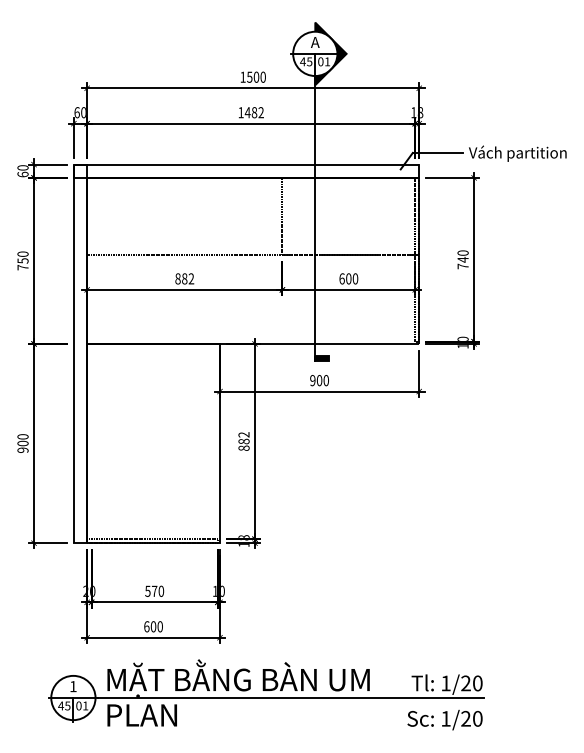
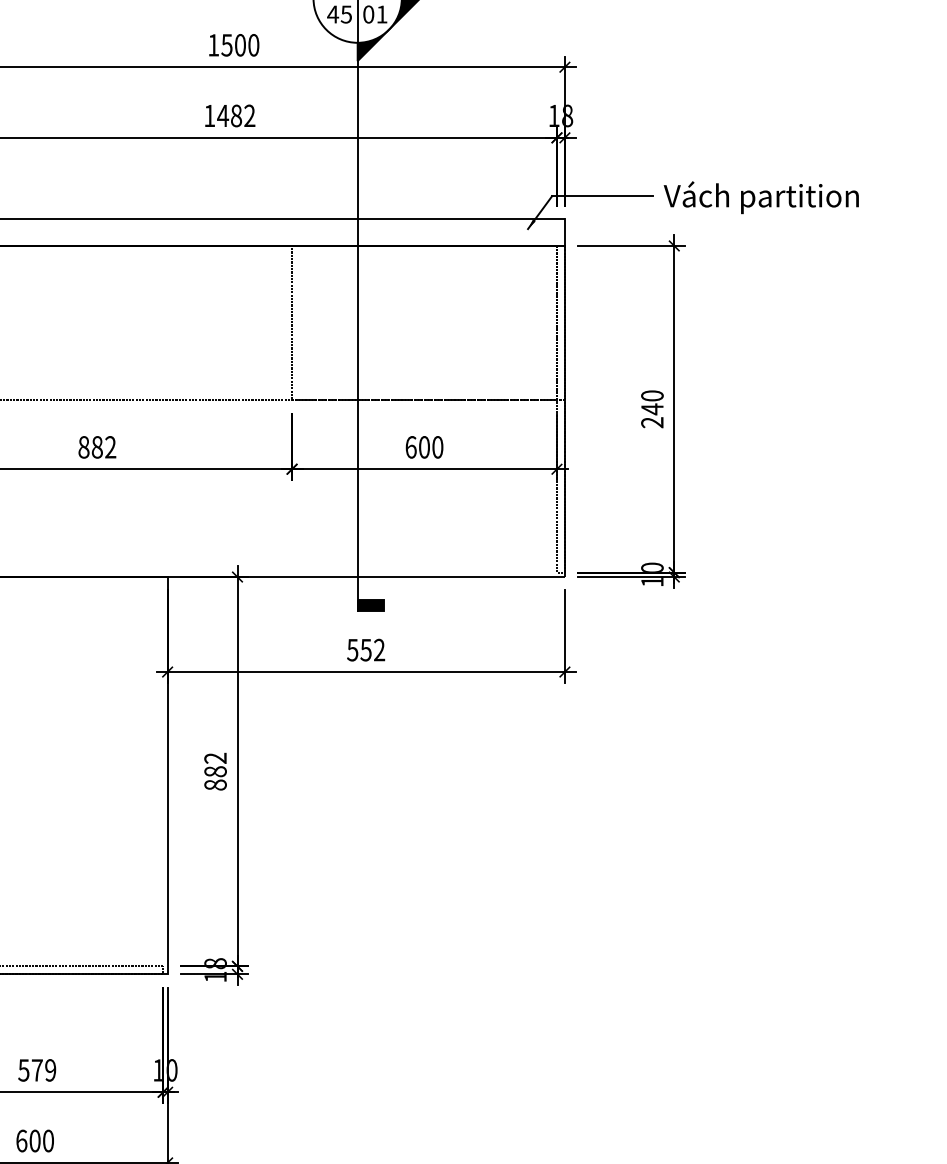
text: (462, 266) -> (651, 422), 740 -> 240
text: (319, 380) -> (366, 649), 900 -> 552
text: (160, 591) -> (48, 1070), 570 -> 579

